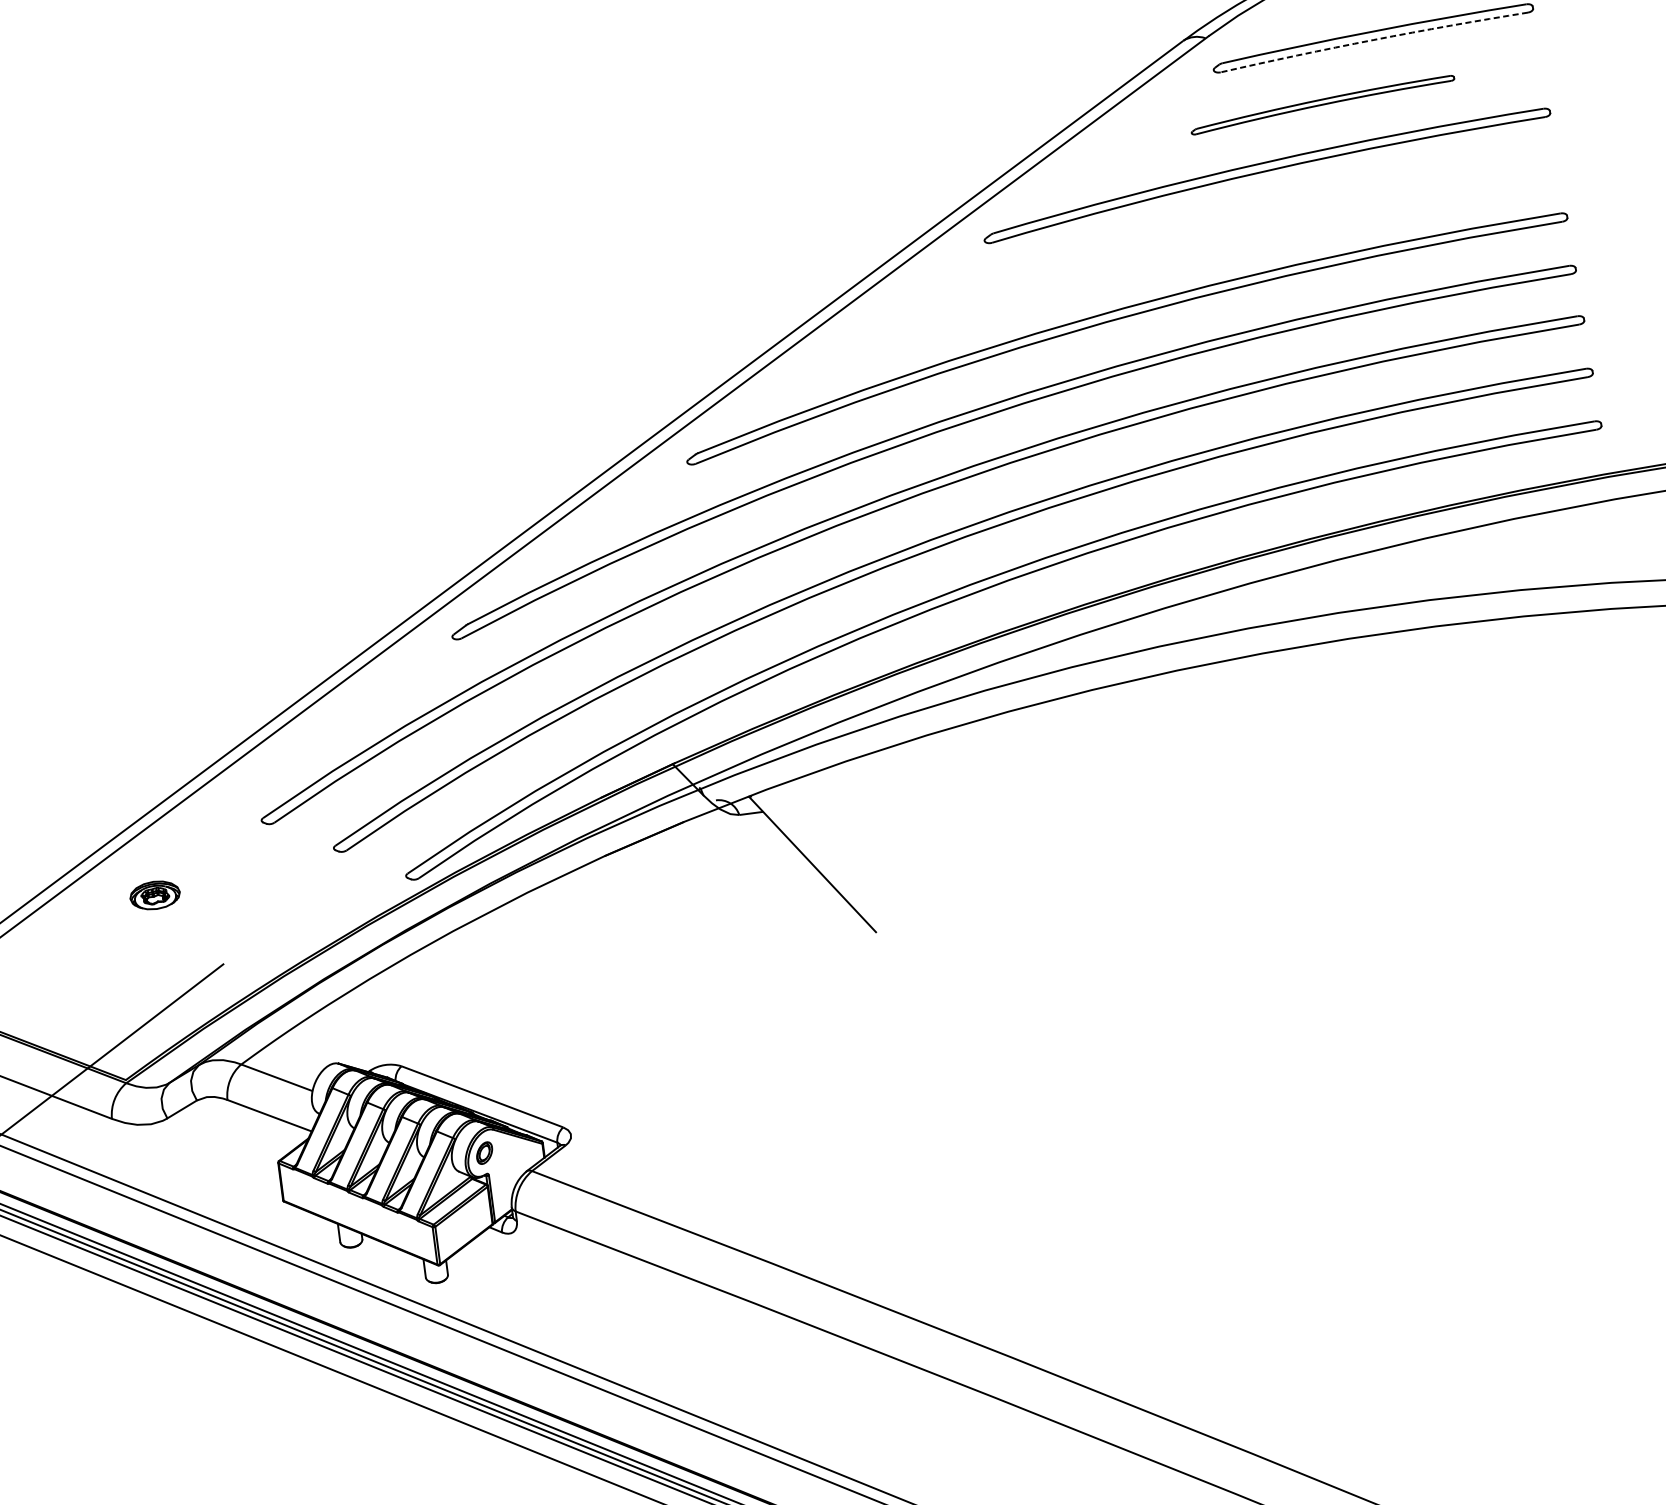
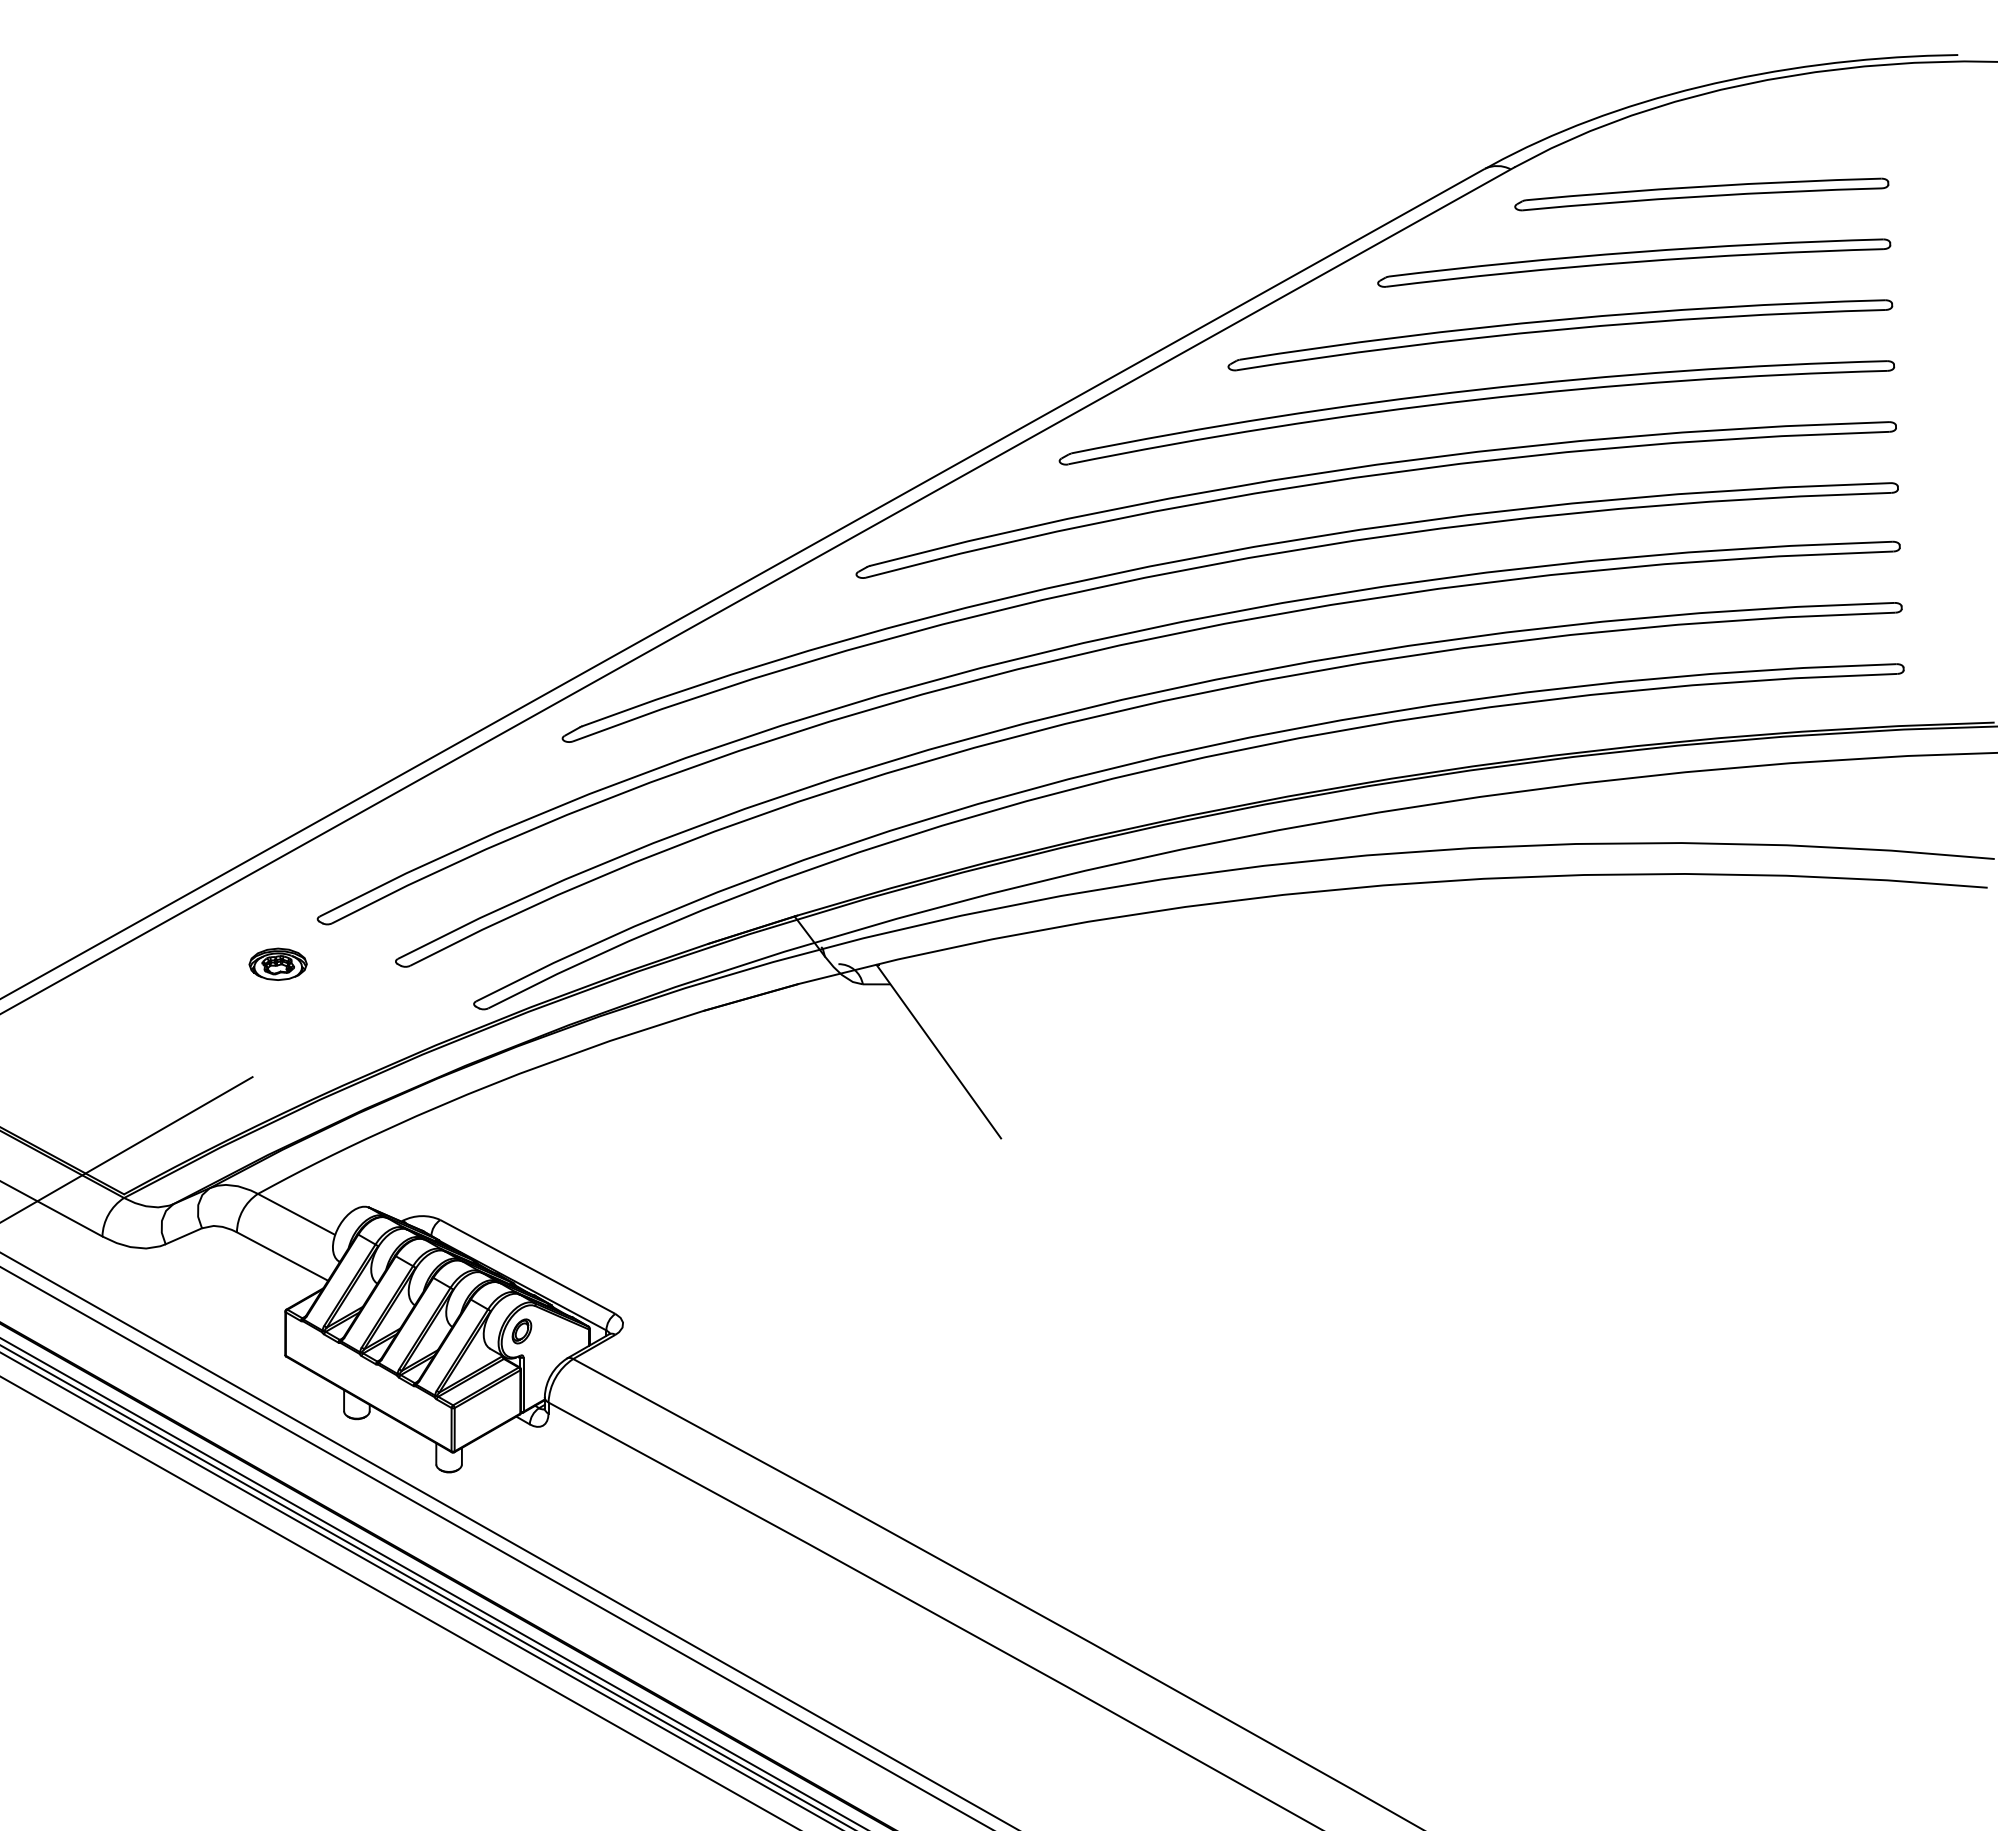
arc: (1374, 40) -> (1702, 196), dashed -> solid
part: (1322, 104) -> (1634, 262), size x1.67
part: (1199, 242) -> (1473, 401), added
part: (154, 894) -> (277, 963), moved

